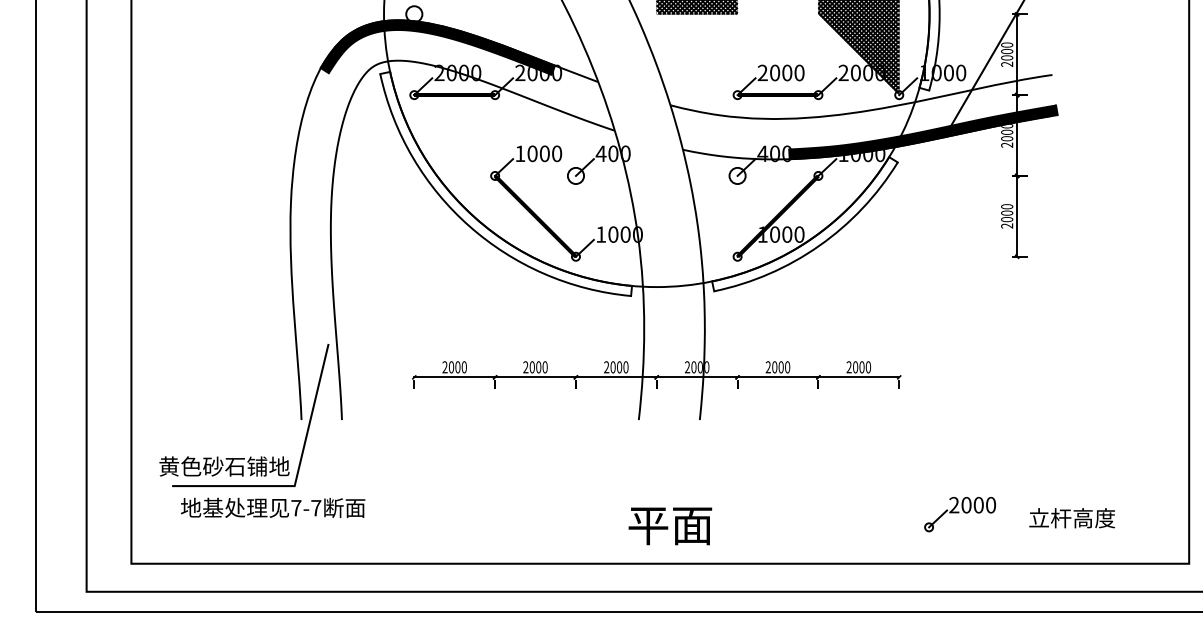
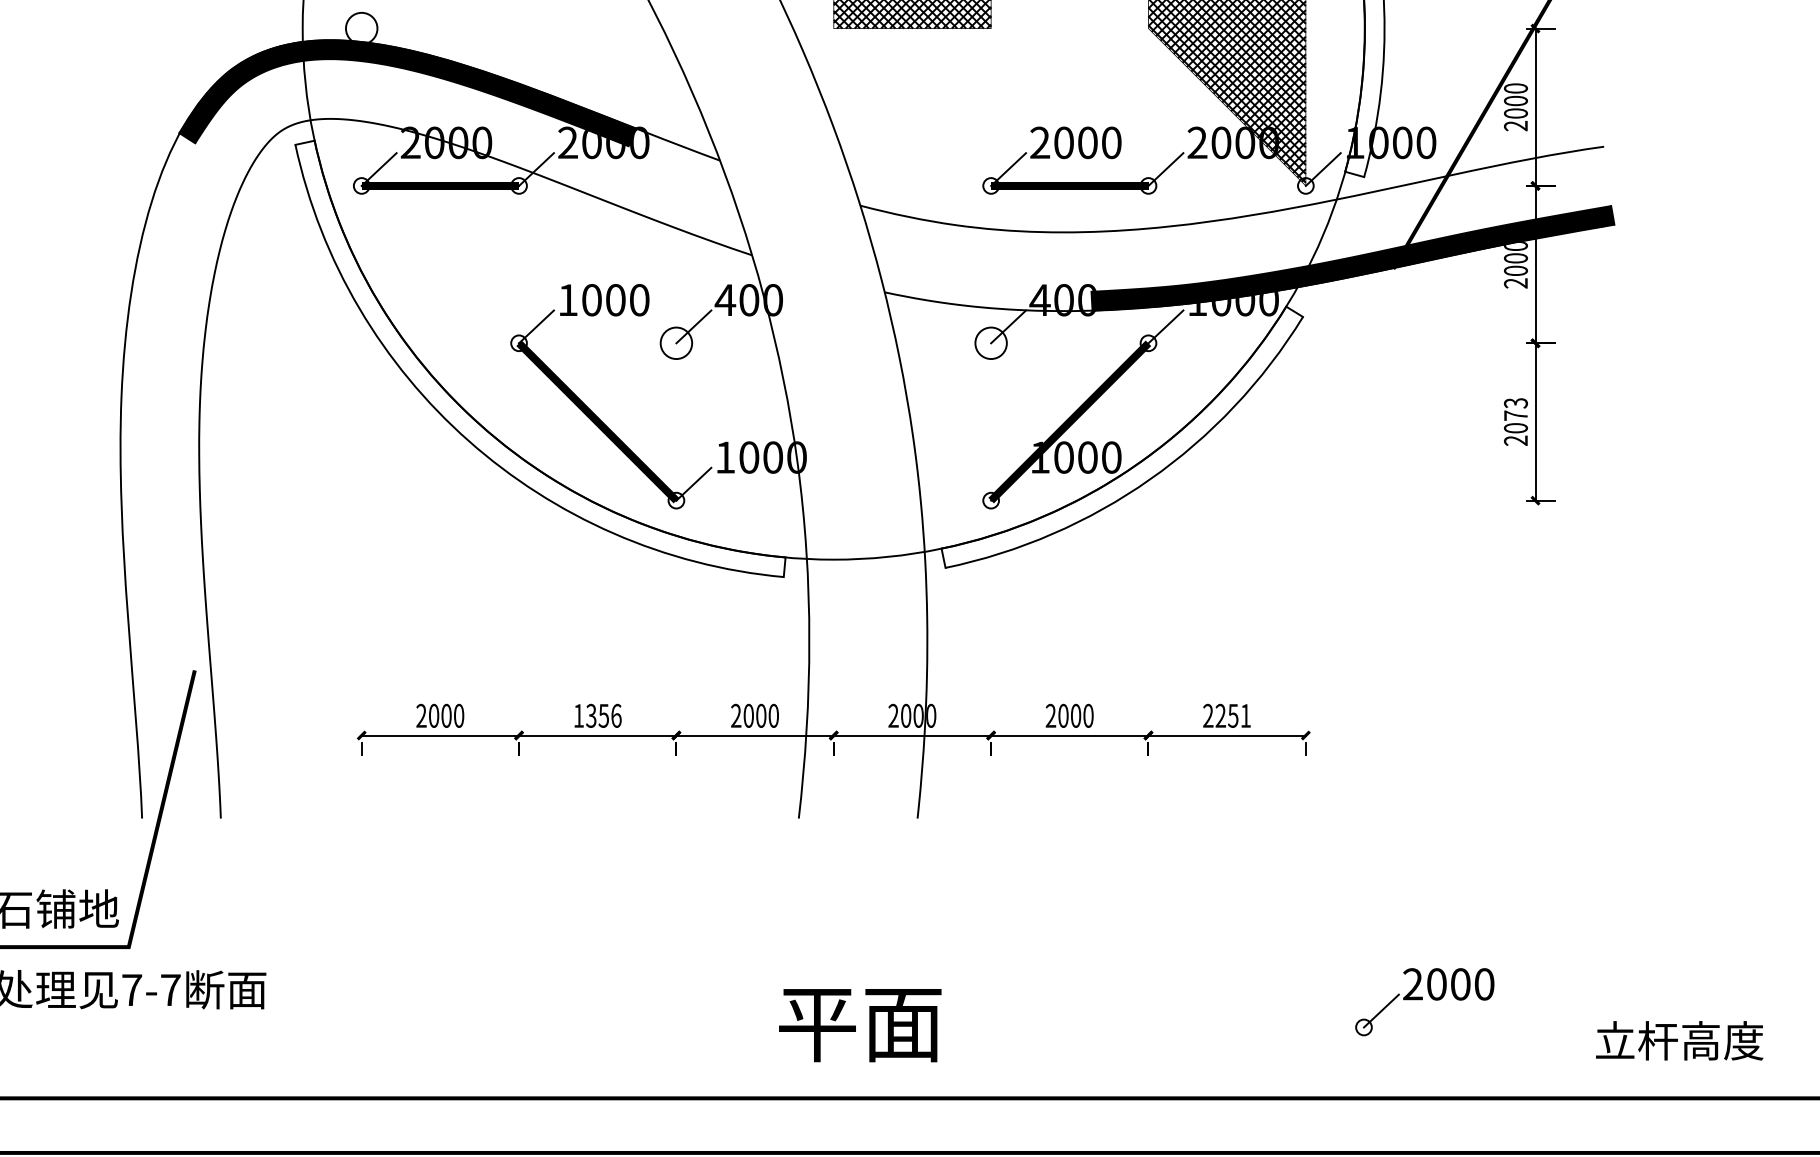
text: (1007, 209) -> (1516, 408), 2000 -> 2073
text: (535, 367) -> (597, 716), 2000 -> 1356
text: (862, 367) -> (1234, 716), 2000 -> 2251
text: (1072, 518) -> (1680, 1041), moved

